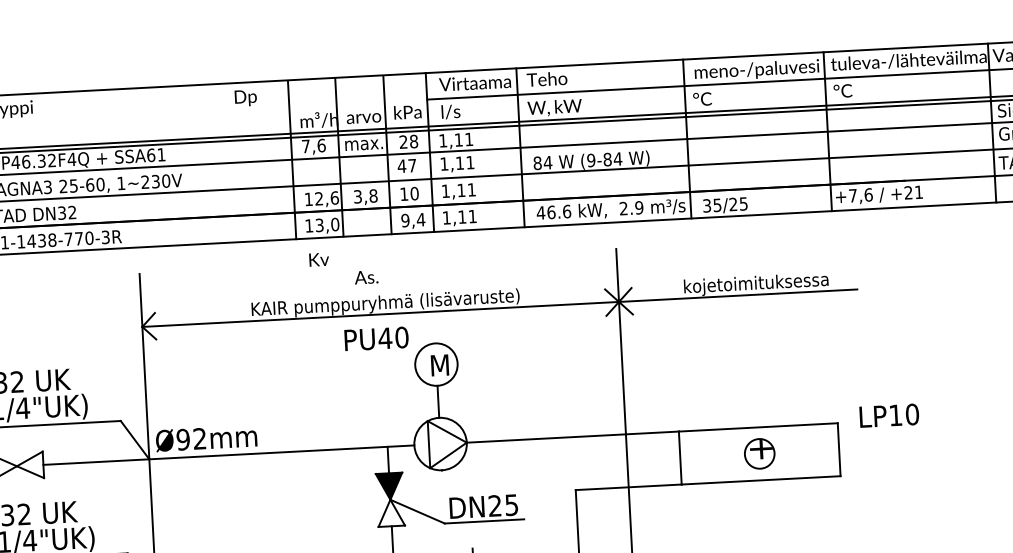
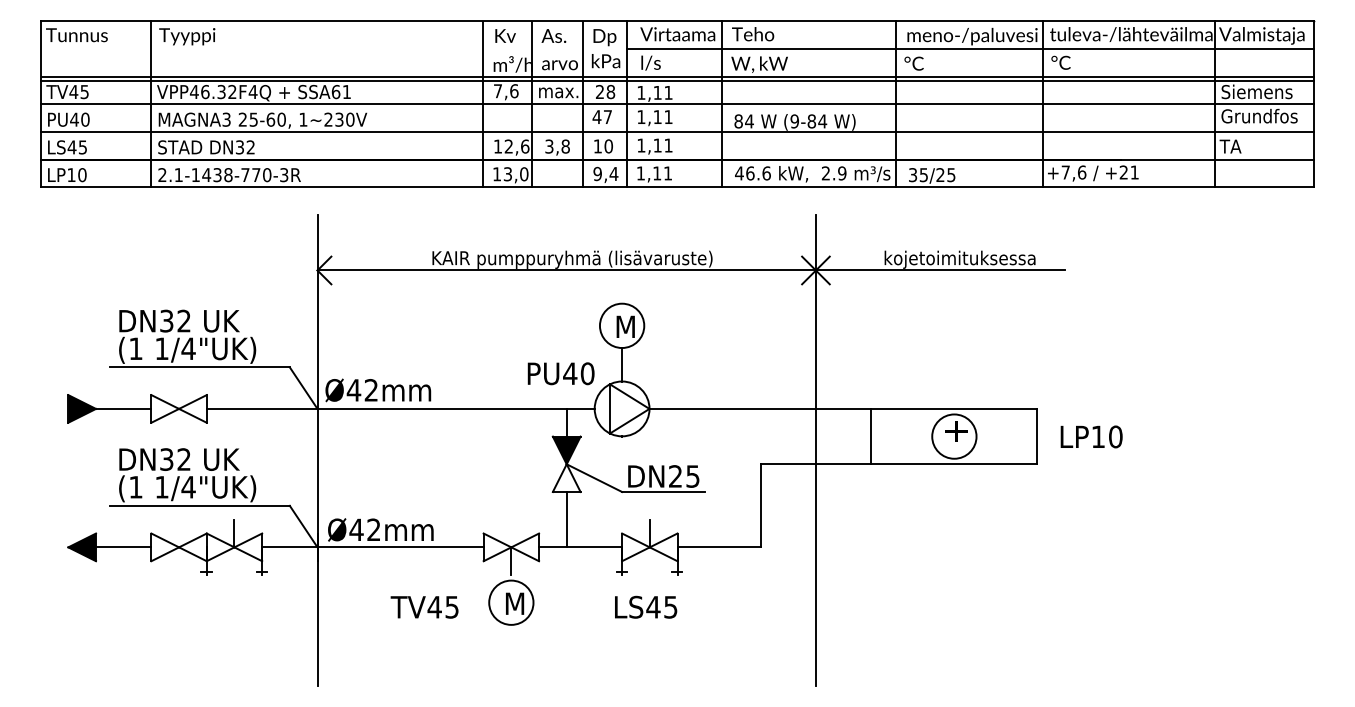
text: (245, 98) -> (604, 37), moved
text: (319, 259) -> (505, 35), moved
text: (366, 276) -> (553, 35), moved
text: (375, 338) -> (560, 373), moved
text: (889, 415) -> (1091, 436), moved
text: (182, 439) -> (353, 390), Ø92mm -> Ø42mm
circle: (759, 453) -> (954, 436), size x1.43

